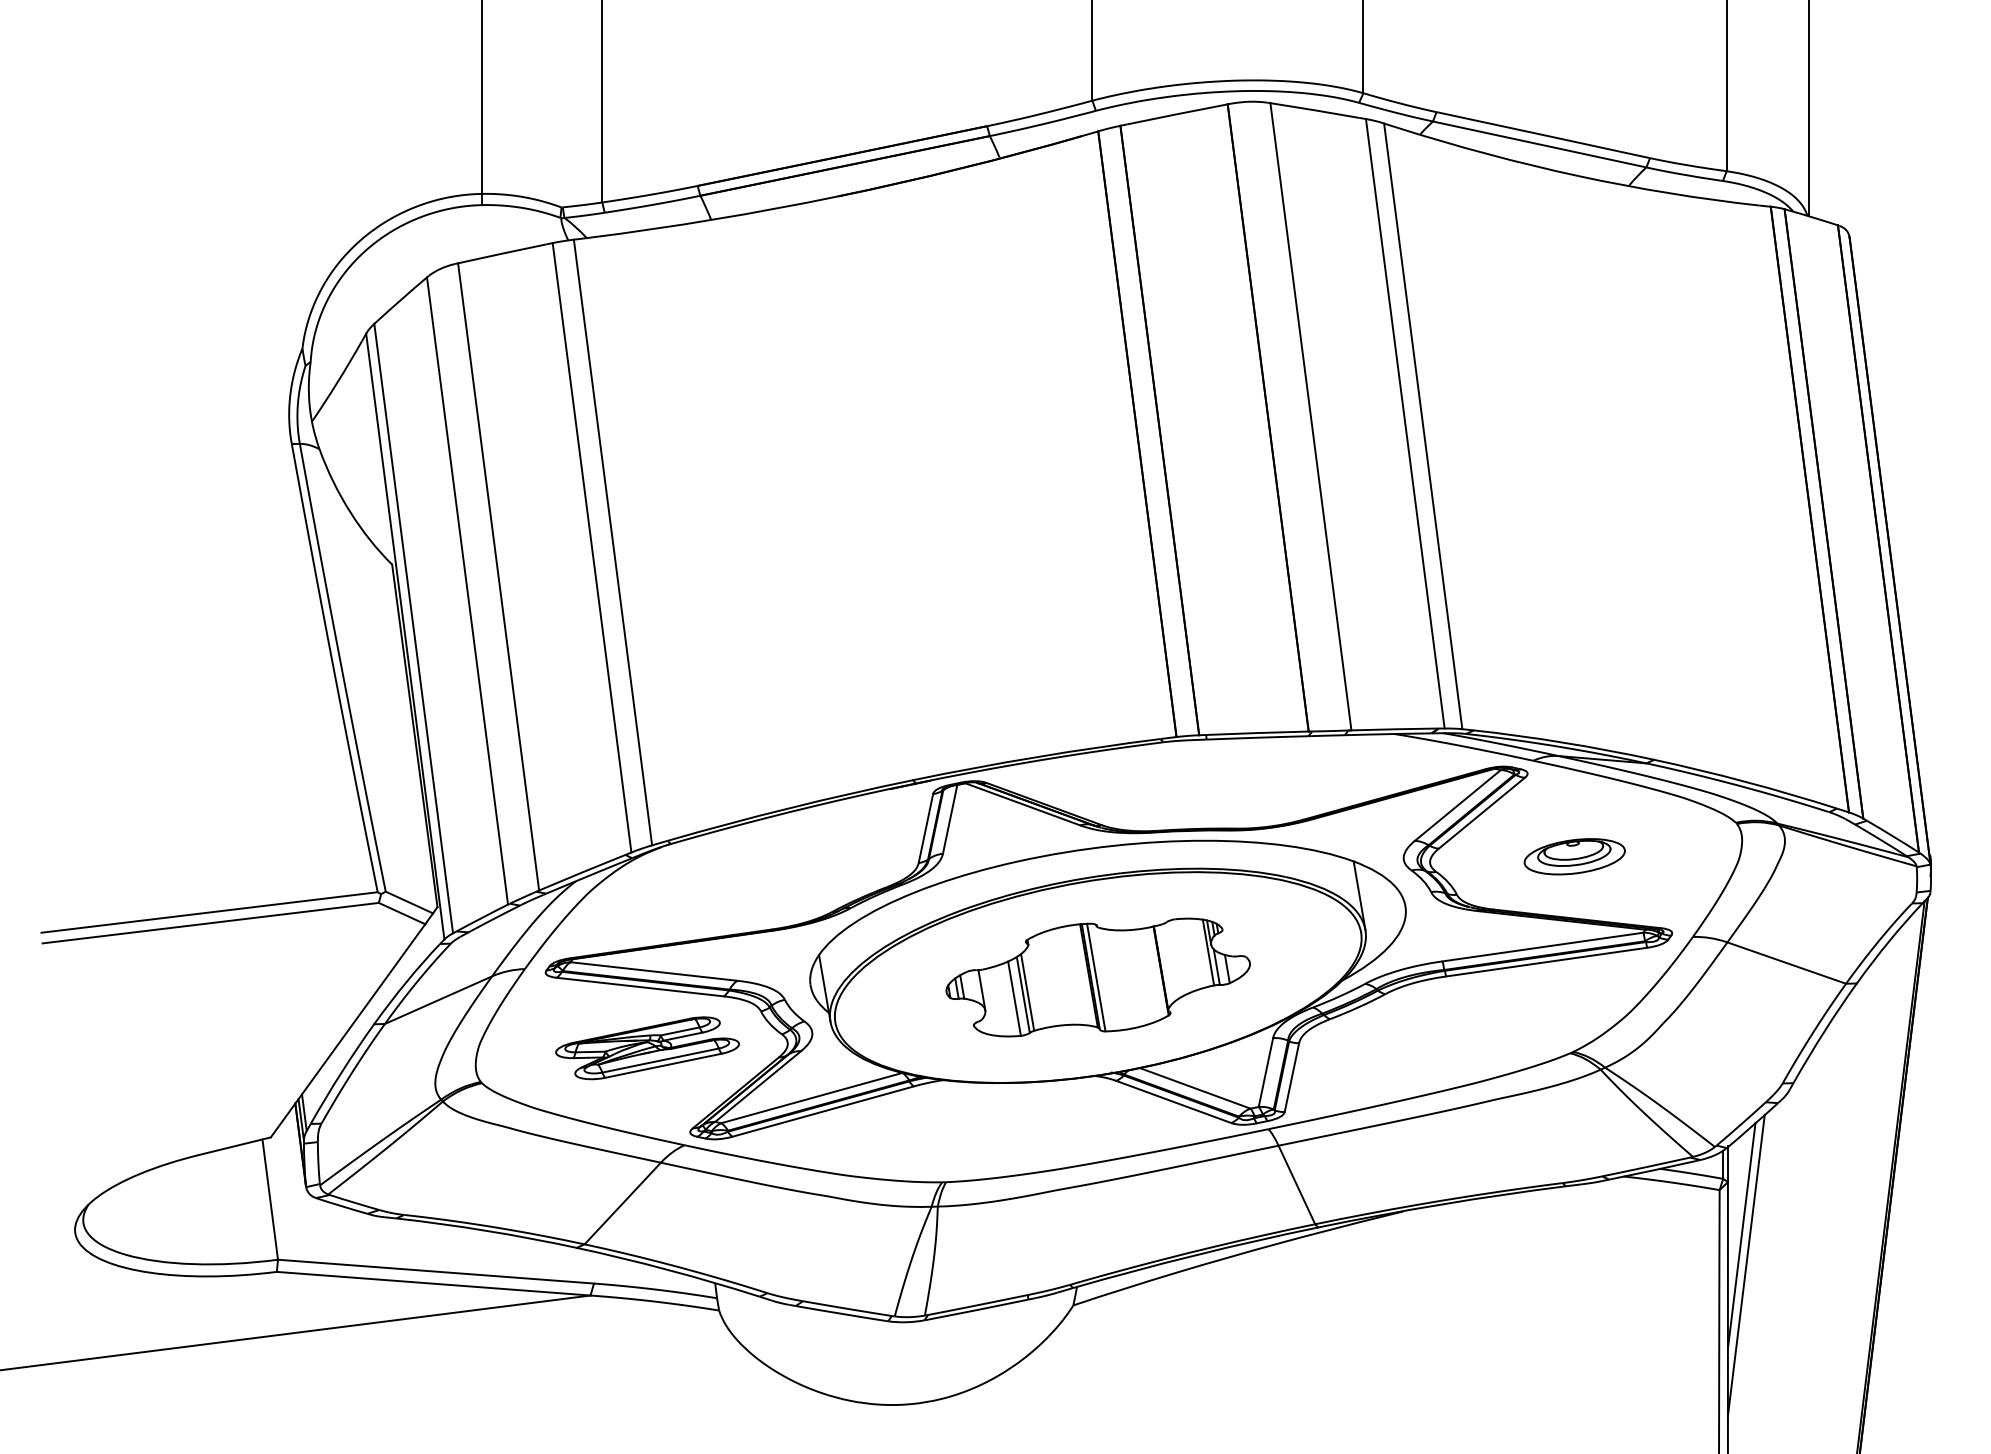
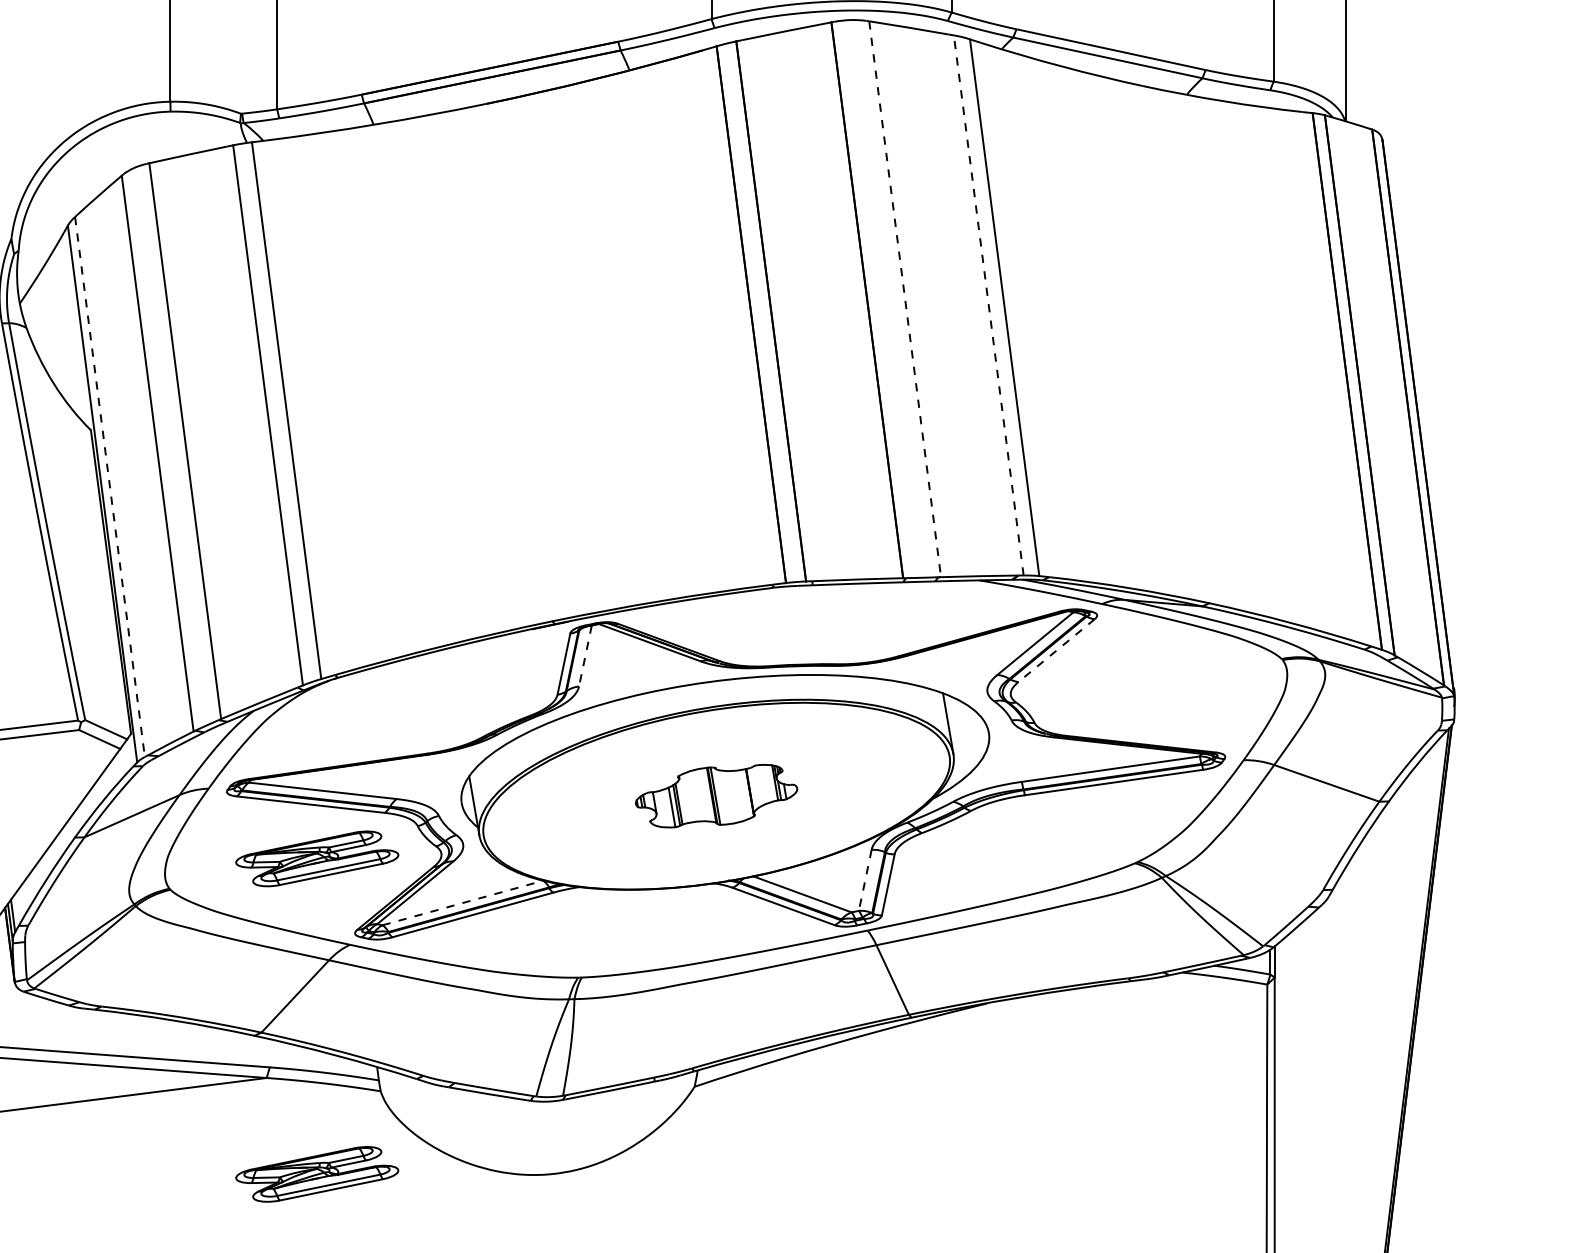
line: (1311, 417) -> (905, 299), solid -> dashed
line: (1405, 423) -> (988, 305), solid -> dashed
line: (413, 629) -> (109, 487), solid -> dashed
line: (1481, 813) -> (1056, 650), solid -> dashed
line: (950, 819) -> (585, 656), solid -> dashed
part: (1574, 856) -> (1138, 688), removed
part: (1097, 977) -> (715, 796), size x0.6
line: (1265, 1073) -> (864, 881), solid -> dashed
line: (812, 1097) -> (463, 902), solid -> dashed
line: (1741, 1235) -> (1286, 1024), removed
line: (1745, 1264) -> (1290, 1050), removed
part: (647, 1404) -> (317, 1174), added

